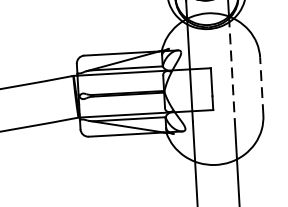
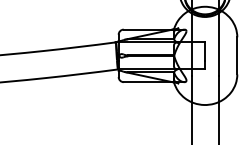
line: (231, 68) -> (218, 43), dashed -> solid
line: (262, 85) -> (237, 55), dashed -> solid

